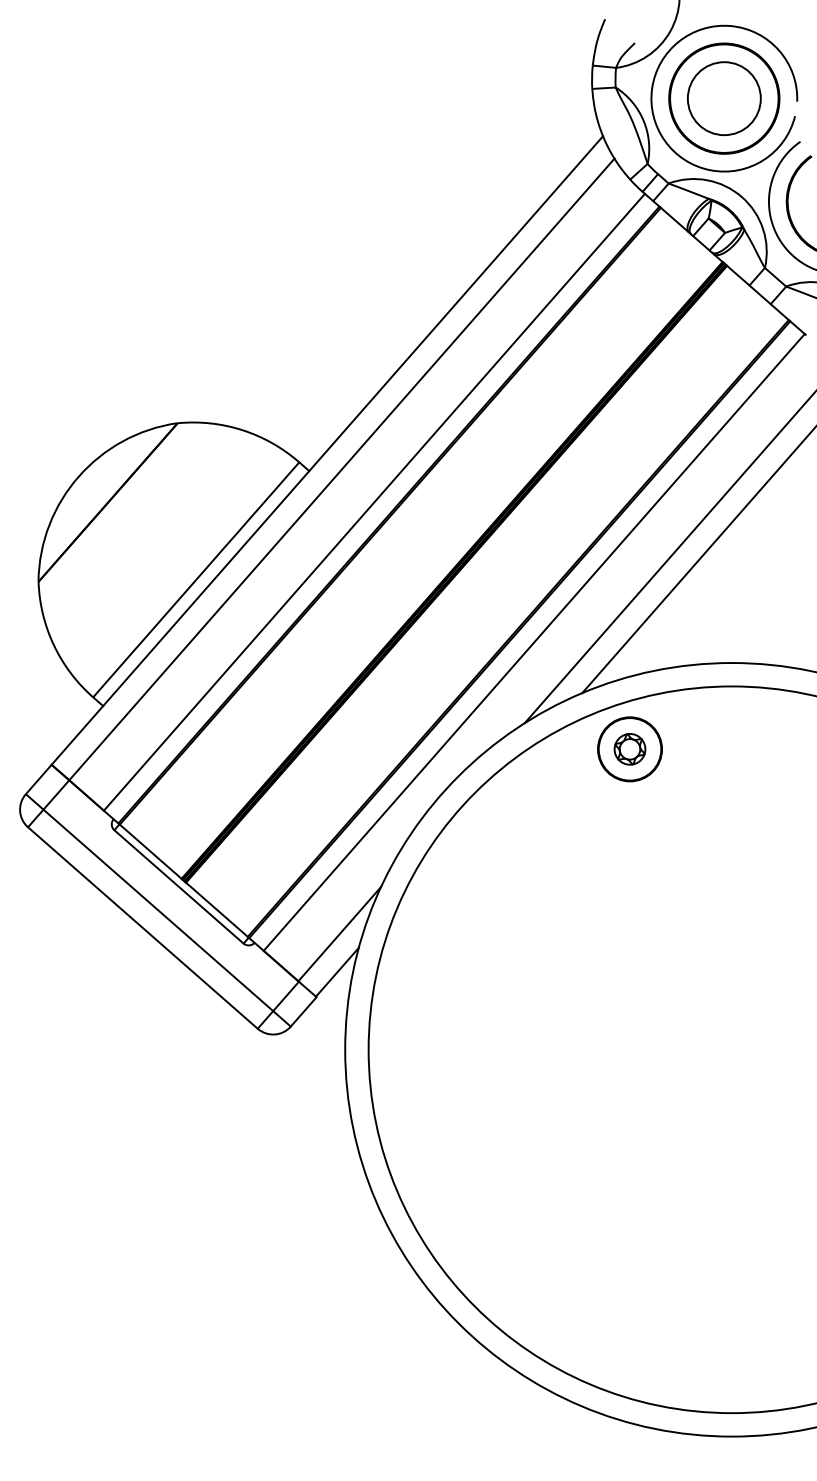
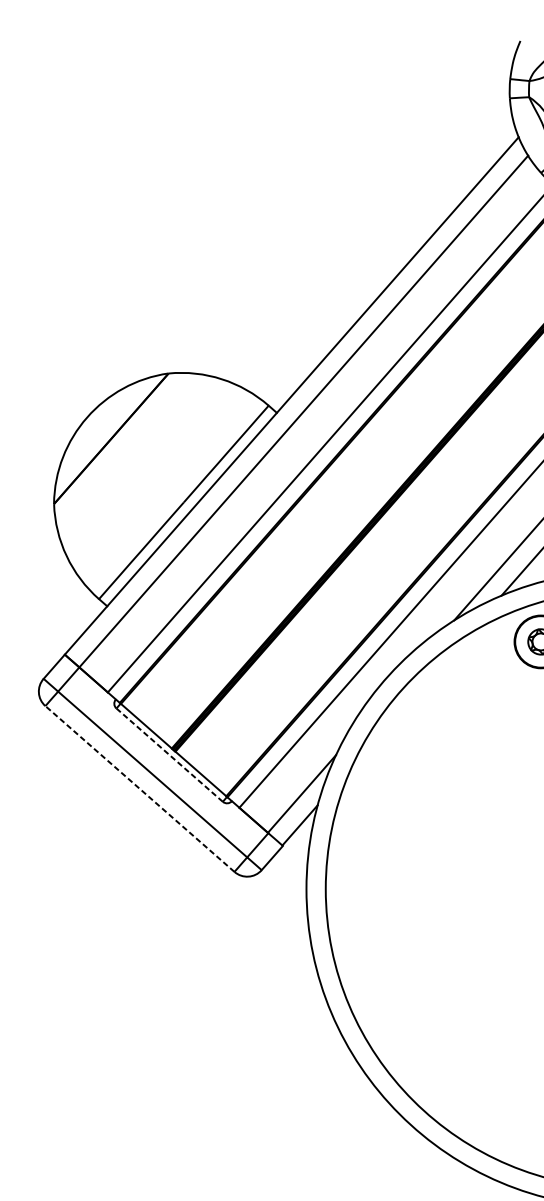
line: (179, 886) -> (170, 754), solid -> dashed
line: (142, 928) -> (139, 789), solid -> dashed

